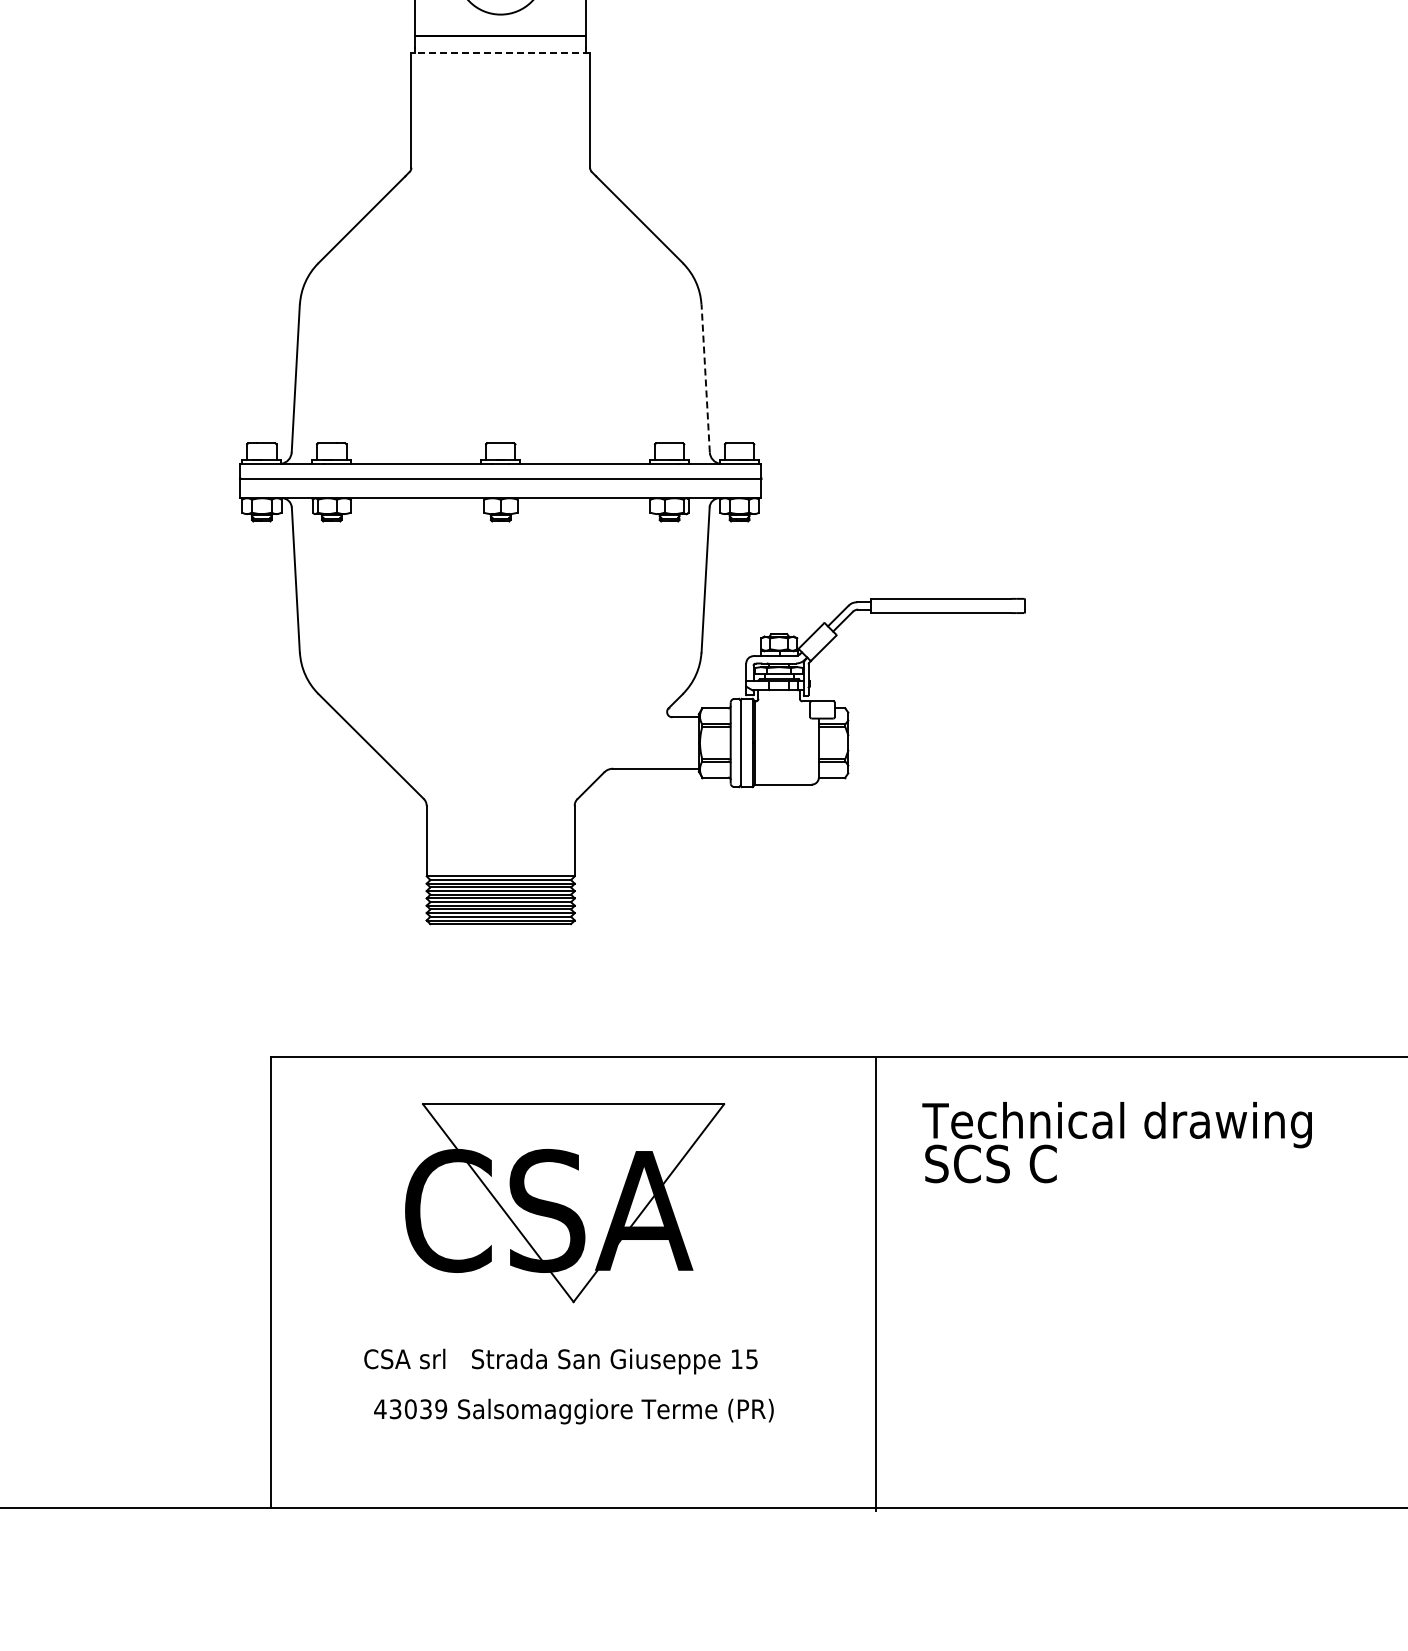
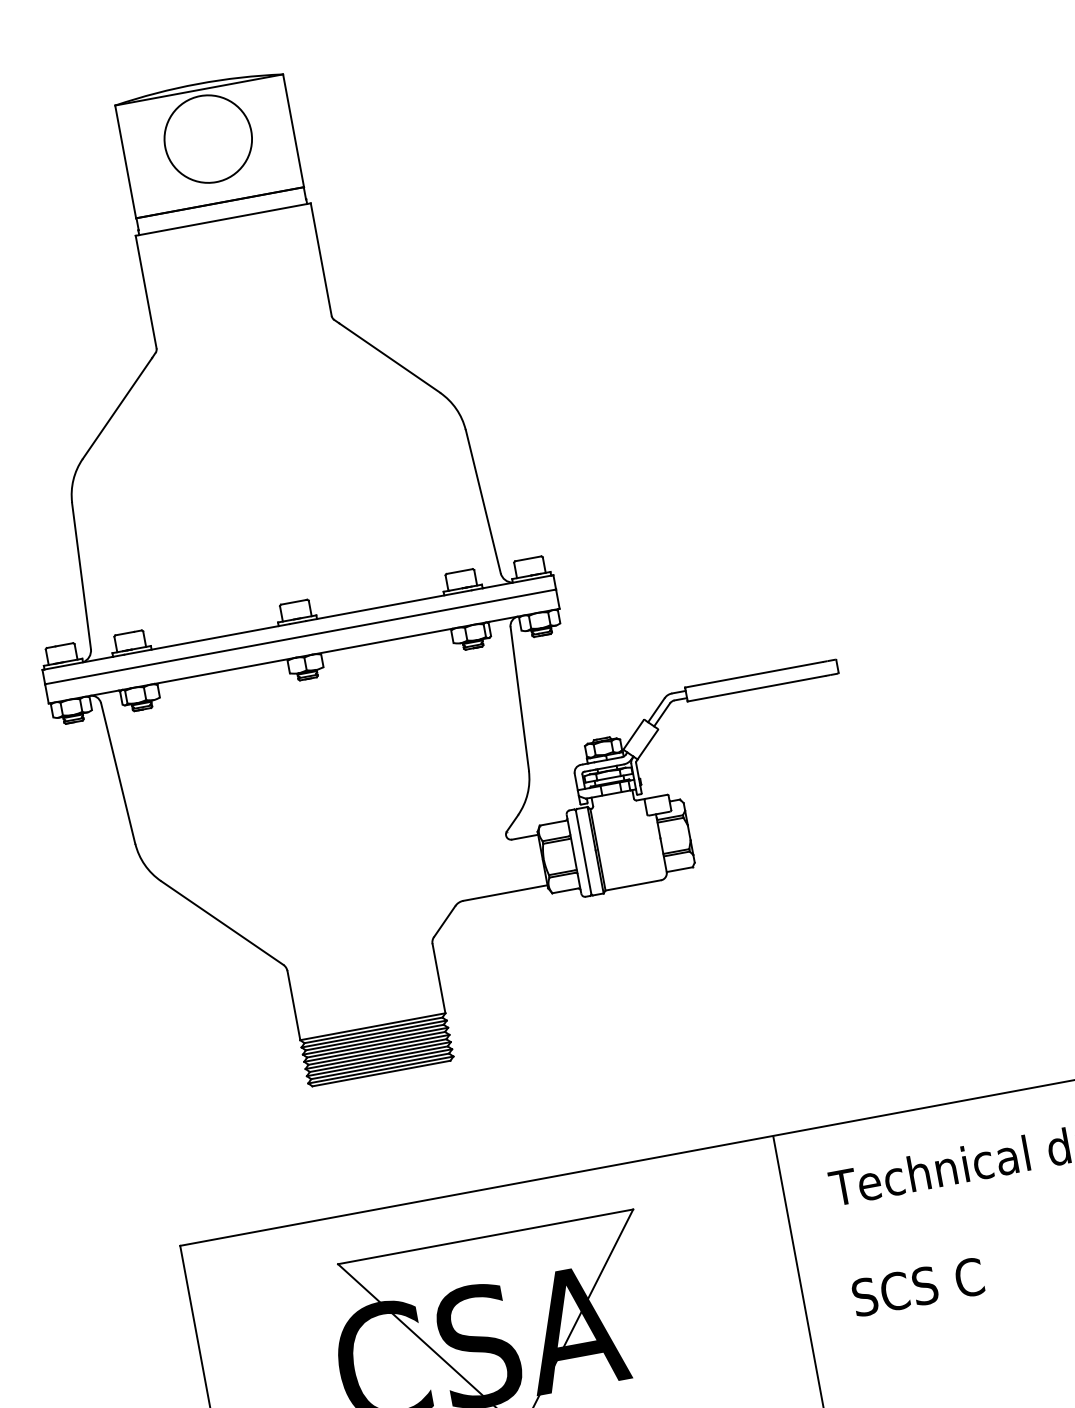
line: (500, 52) -> (222, 219), dashed -> solid
line: (705, 378) -> (483, 501), dashed -> solid
text: (990, 1163) -> (917, 1286), moved

